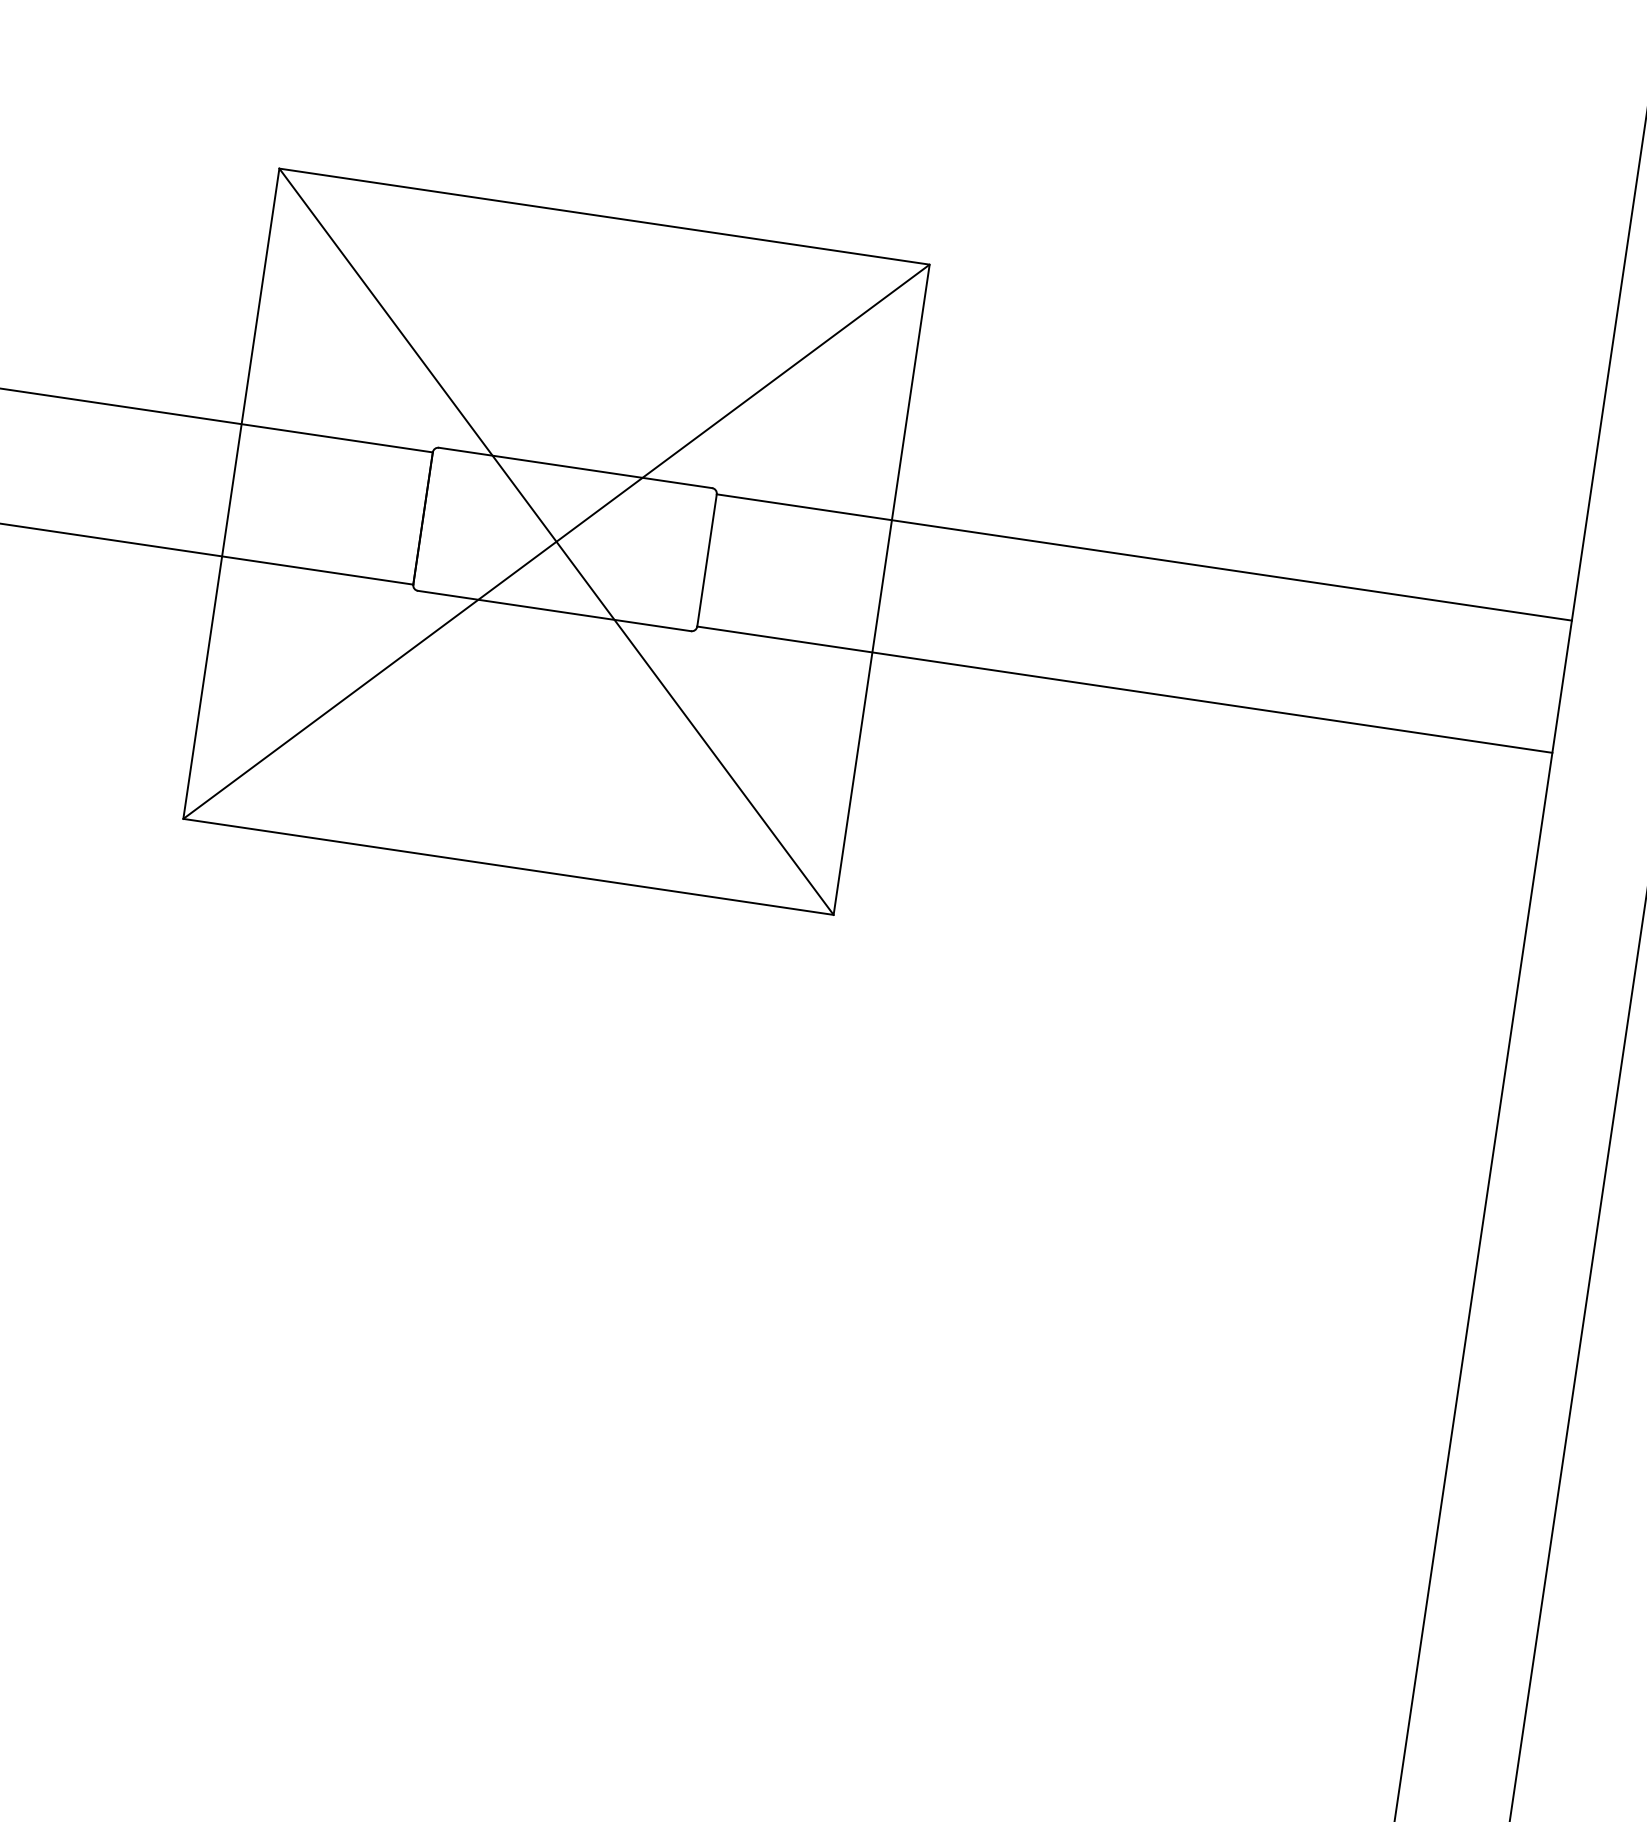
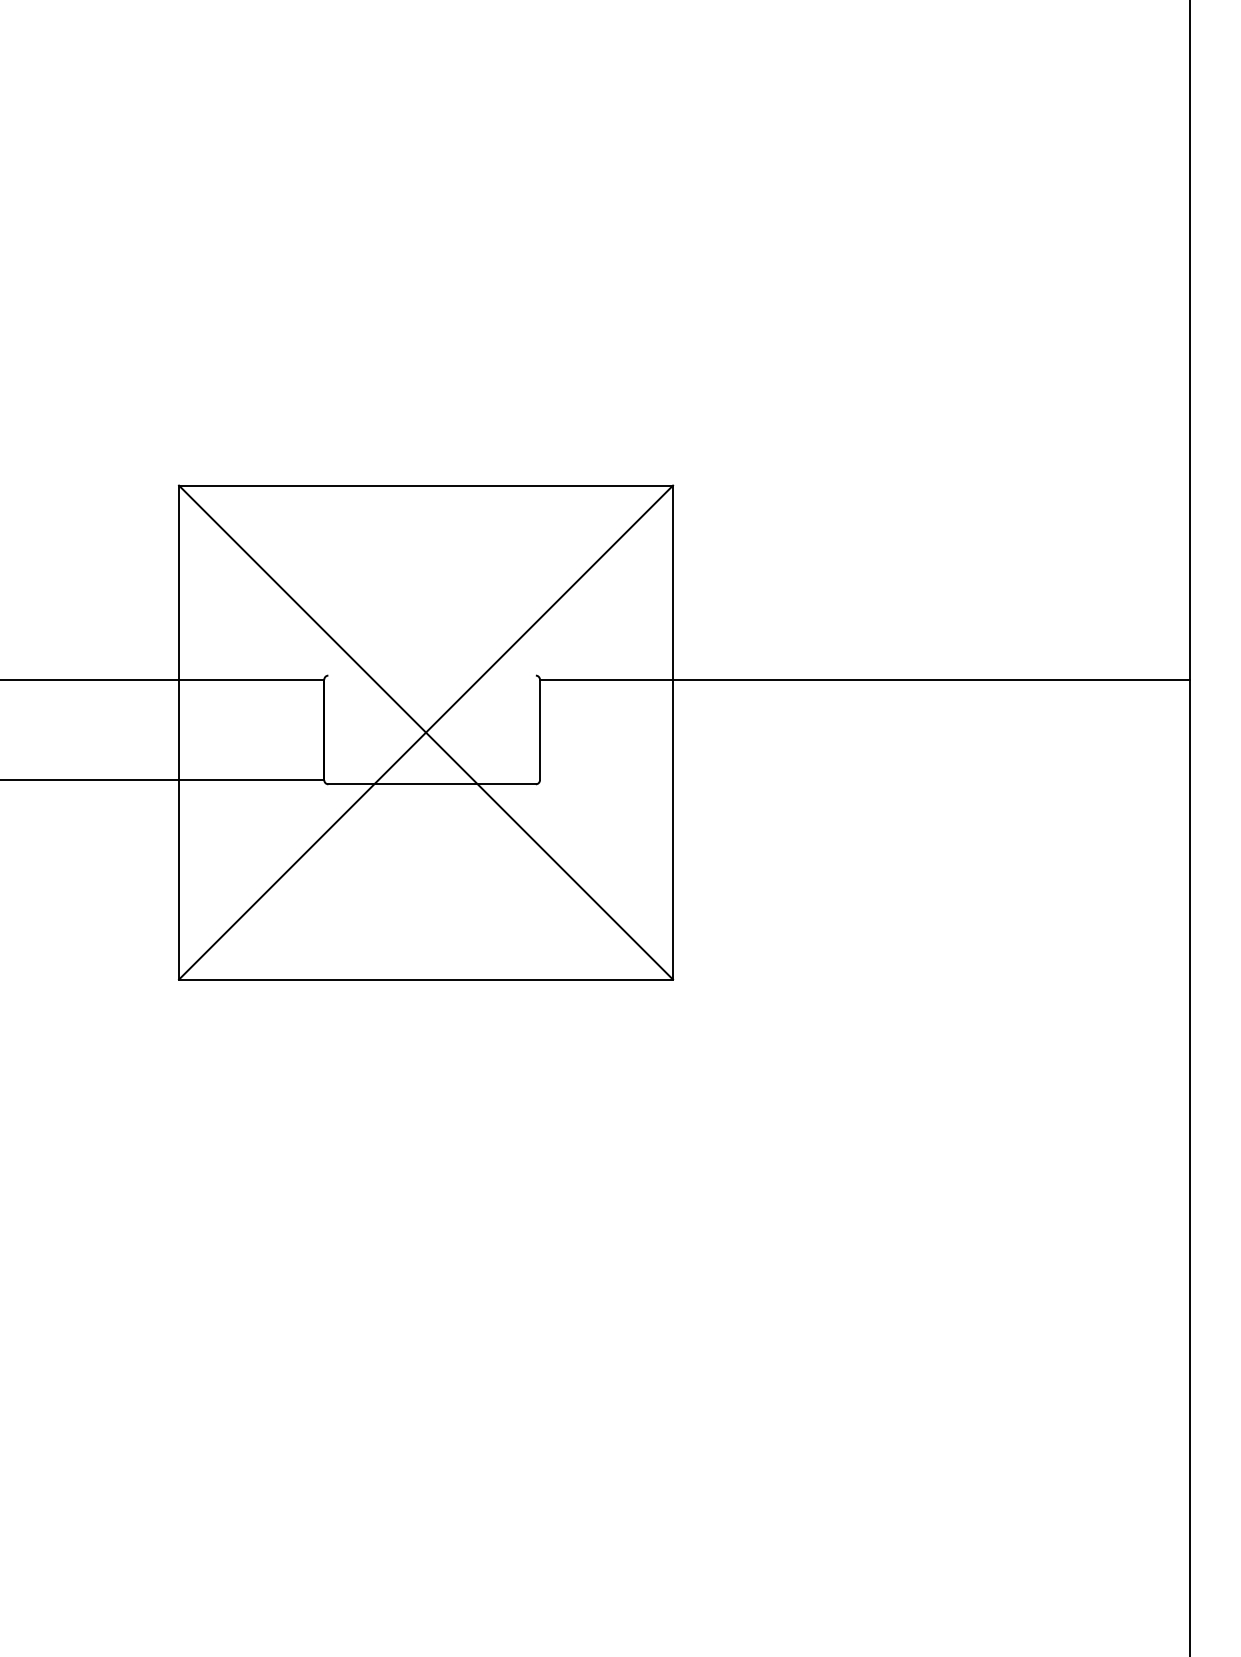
line: (574, 467) -> (431, 675), removed
line: (1124, 690) -> (864, 780), removed

